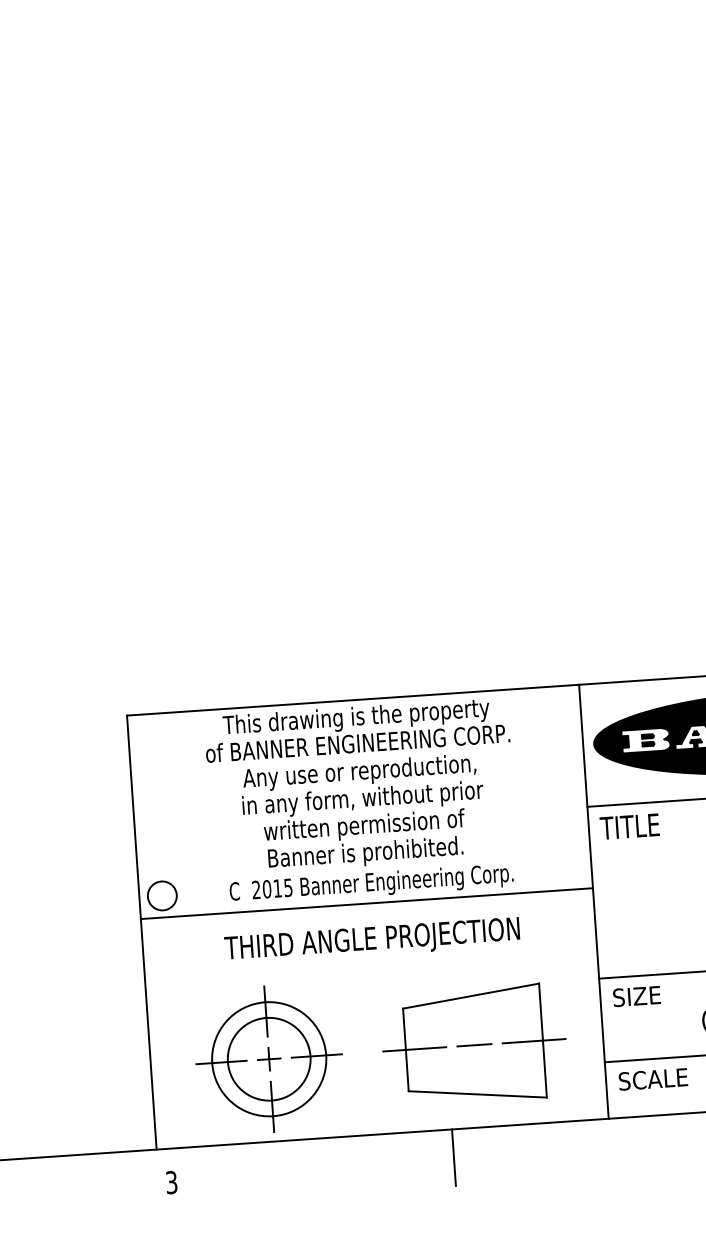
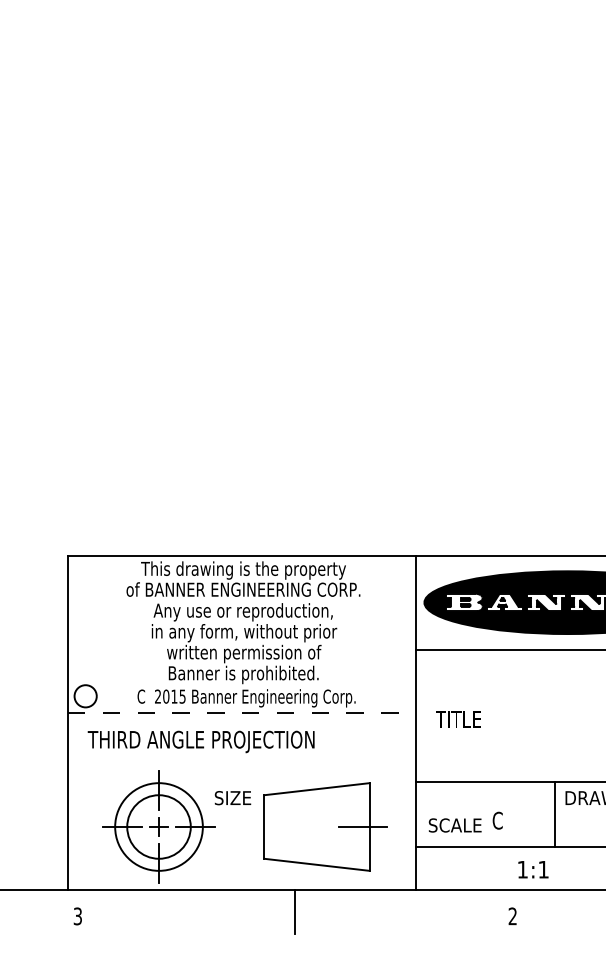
text: (629, 826) -> (458, 719), moved
line: (367, 903) -> (242, 712), solid -> dashed
text: (371, 940) -> (200, 741), moved
text: (636, 997) -> (232, 798), moved
line: (473, 1045) -> (316, 827), removed
line: (414, 1050) -> (270, 827), removed
text: (652, 1079) -> (454, 825), moved

